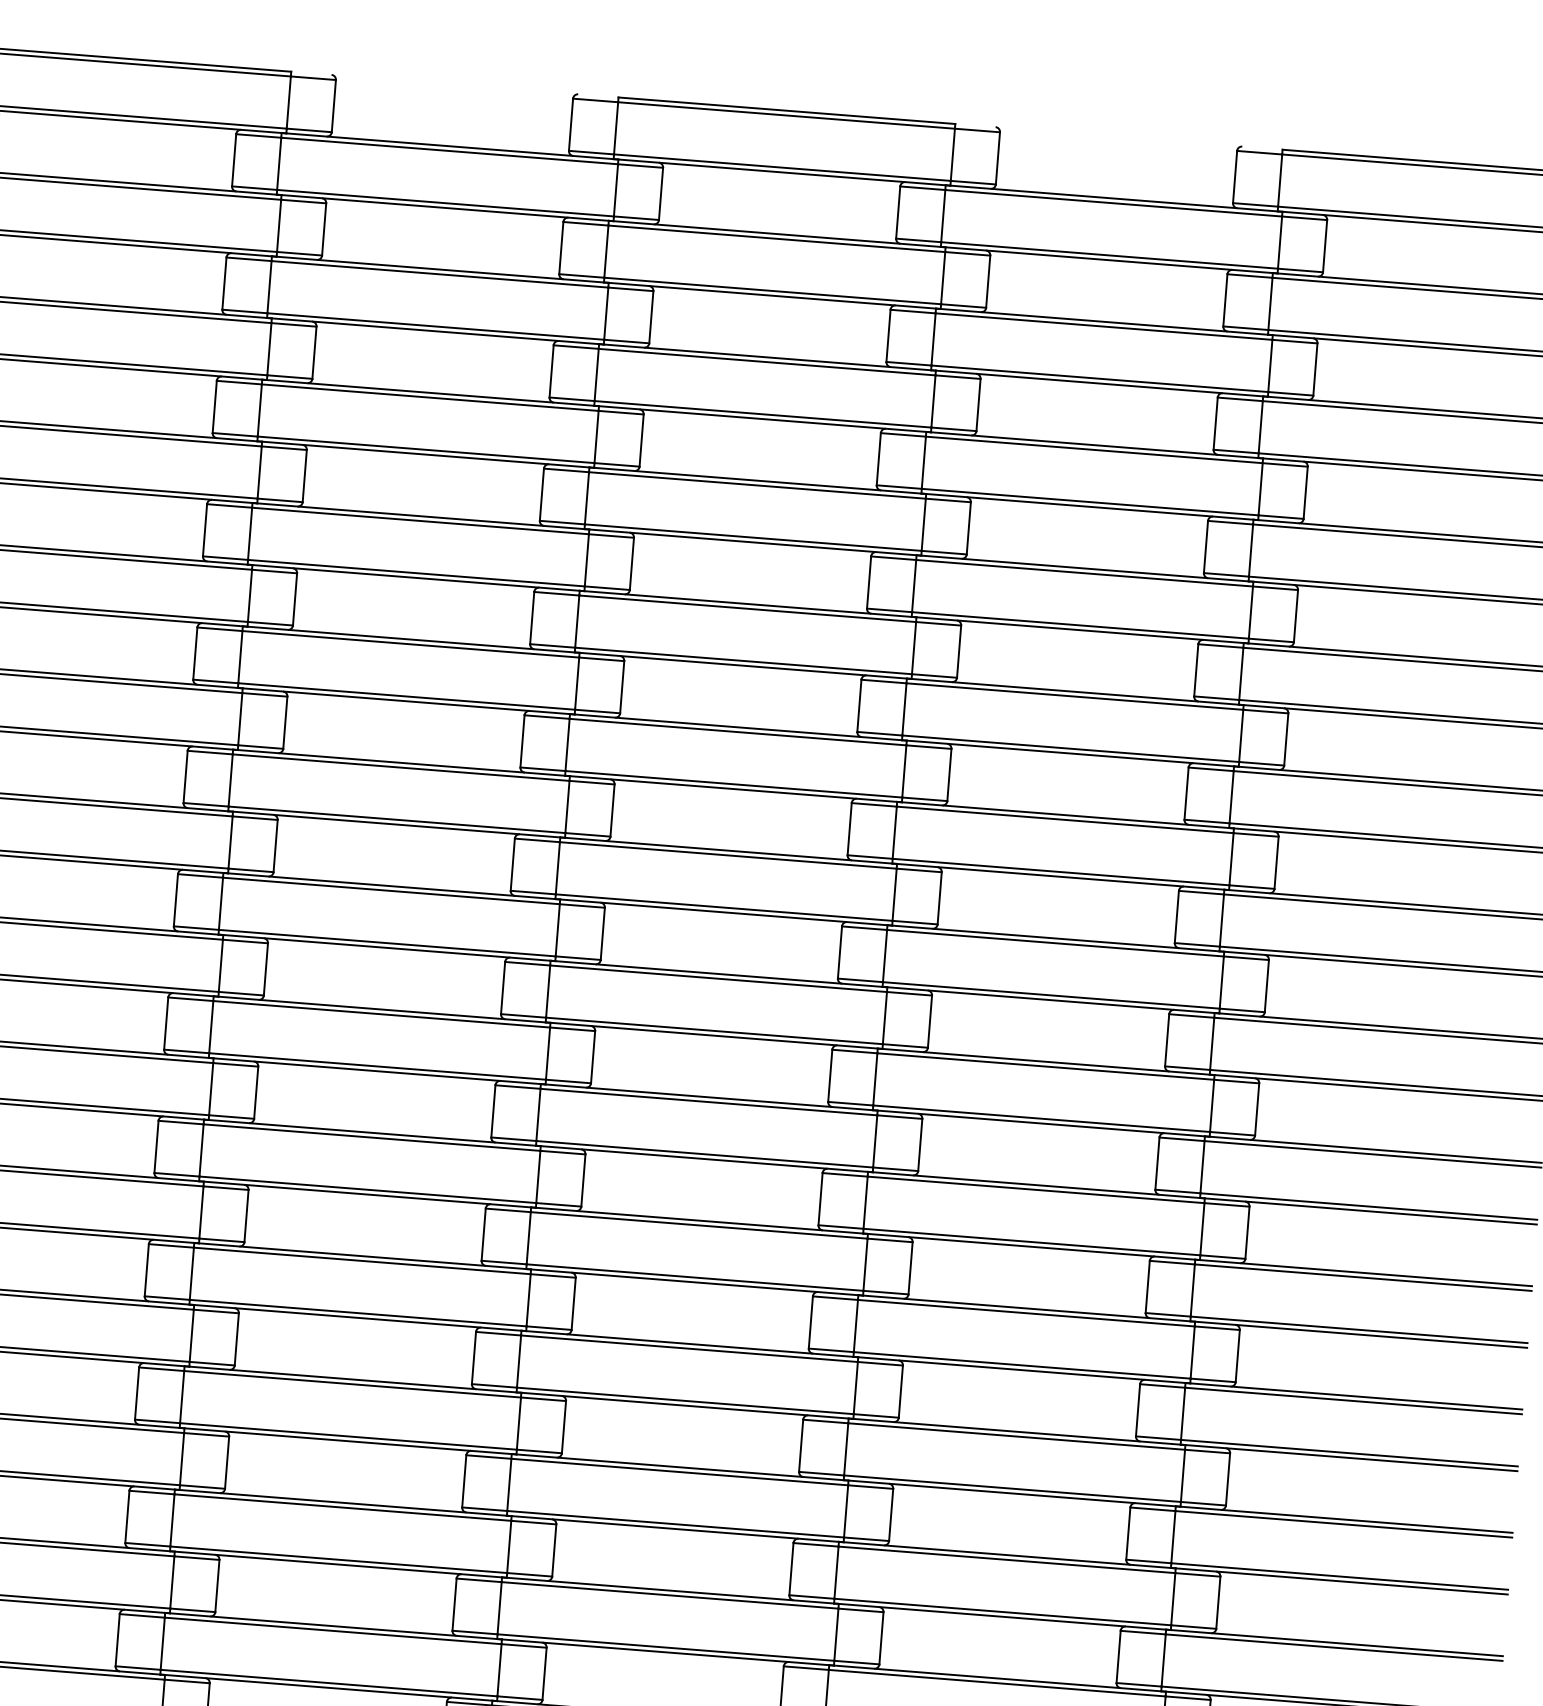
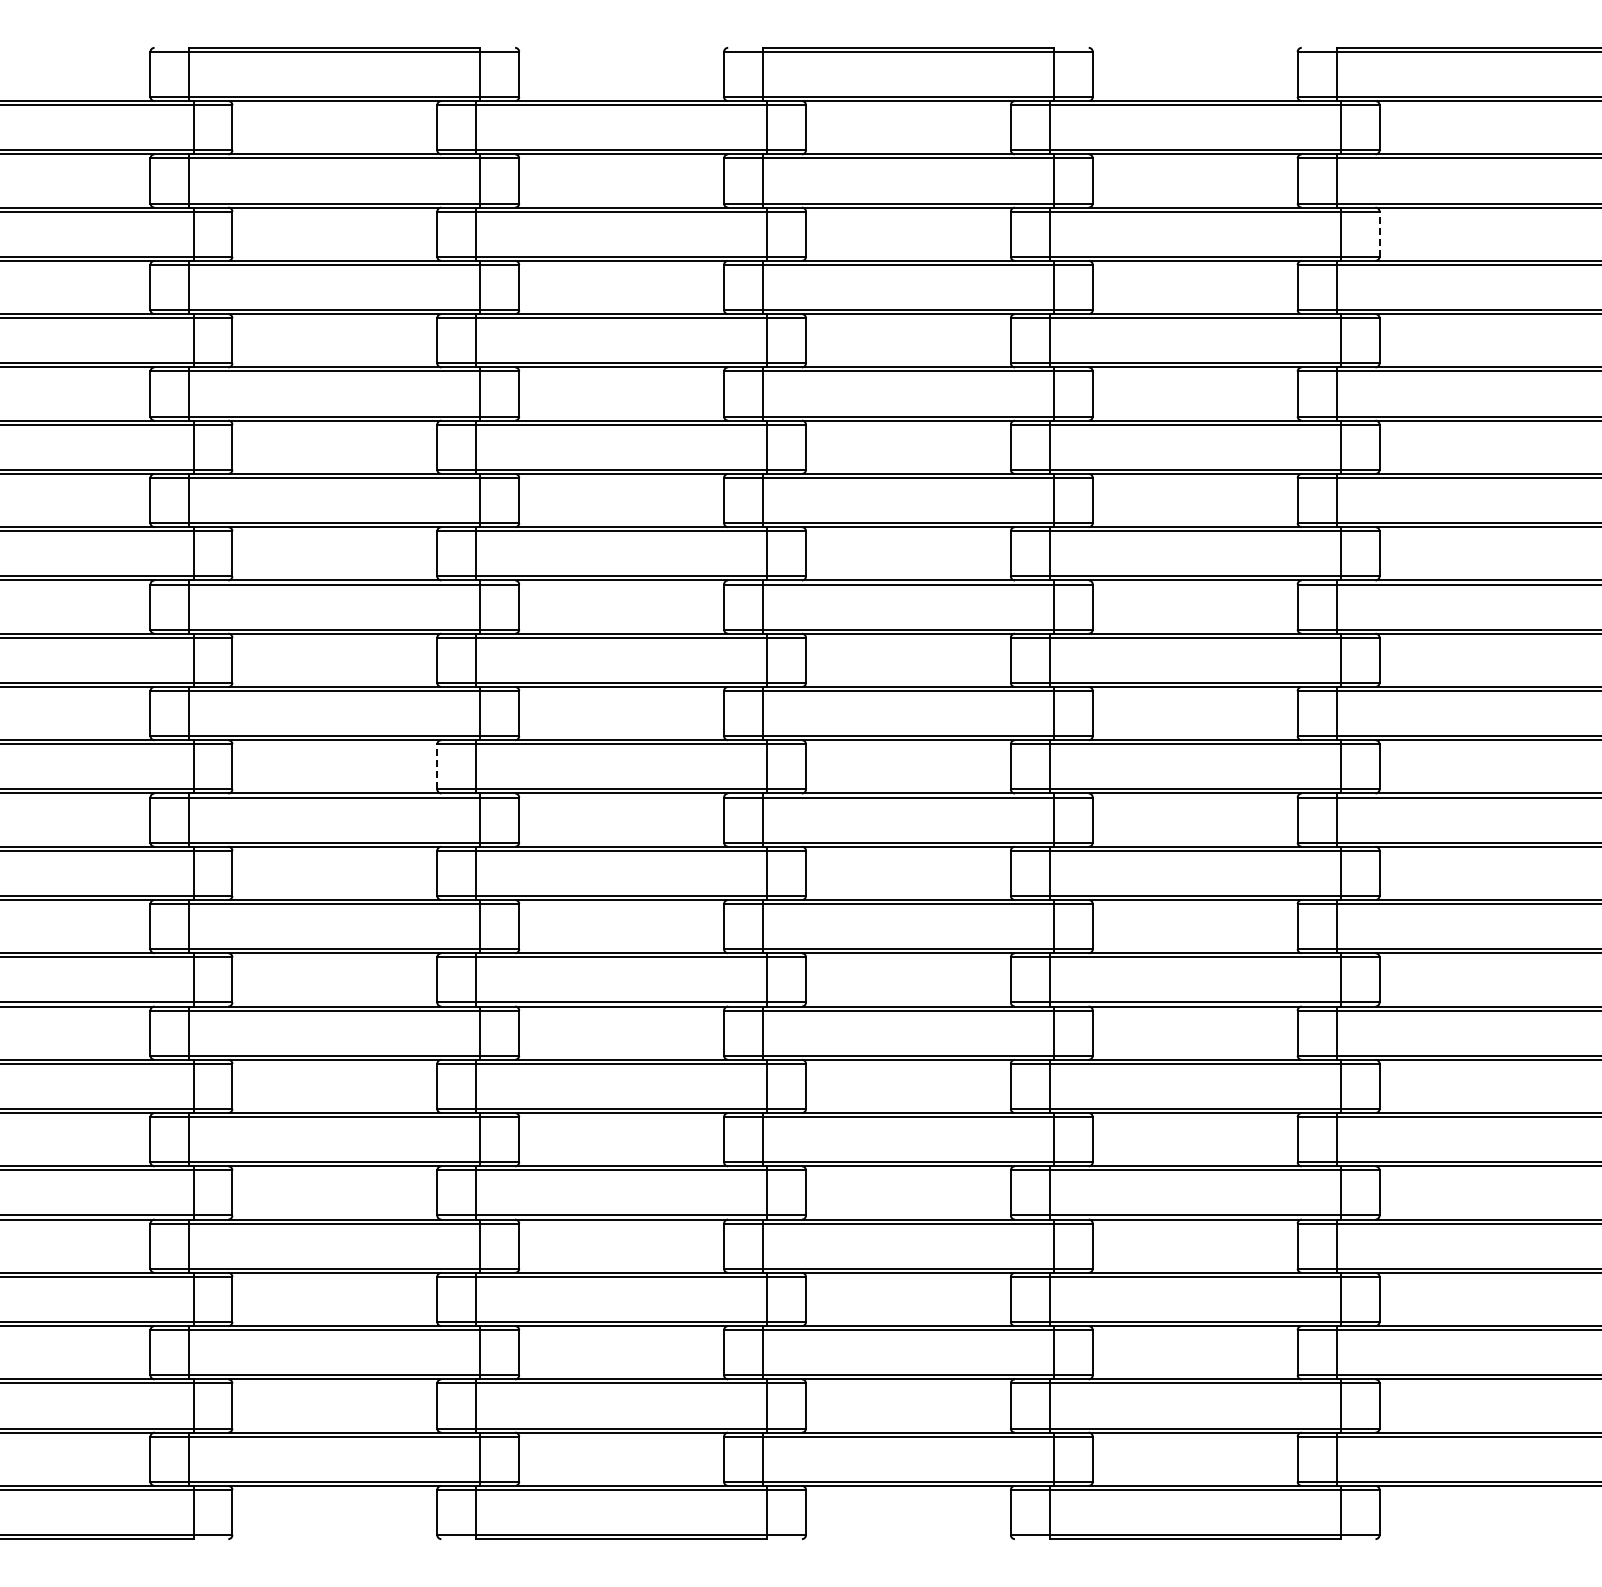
line: (1315, 369) -> (1379, 234), solid -> dashed
line: (176, 899) -> (437, 766), solid -> dashed

